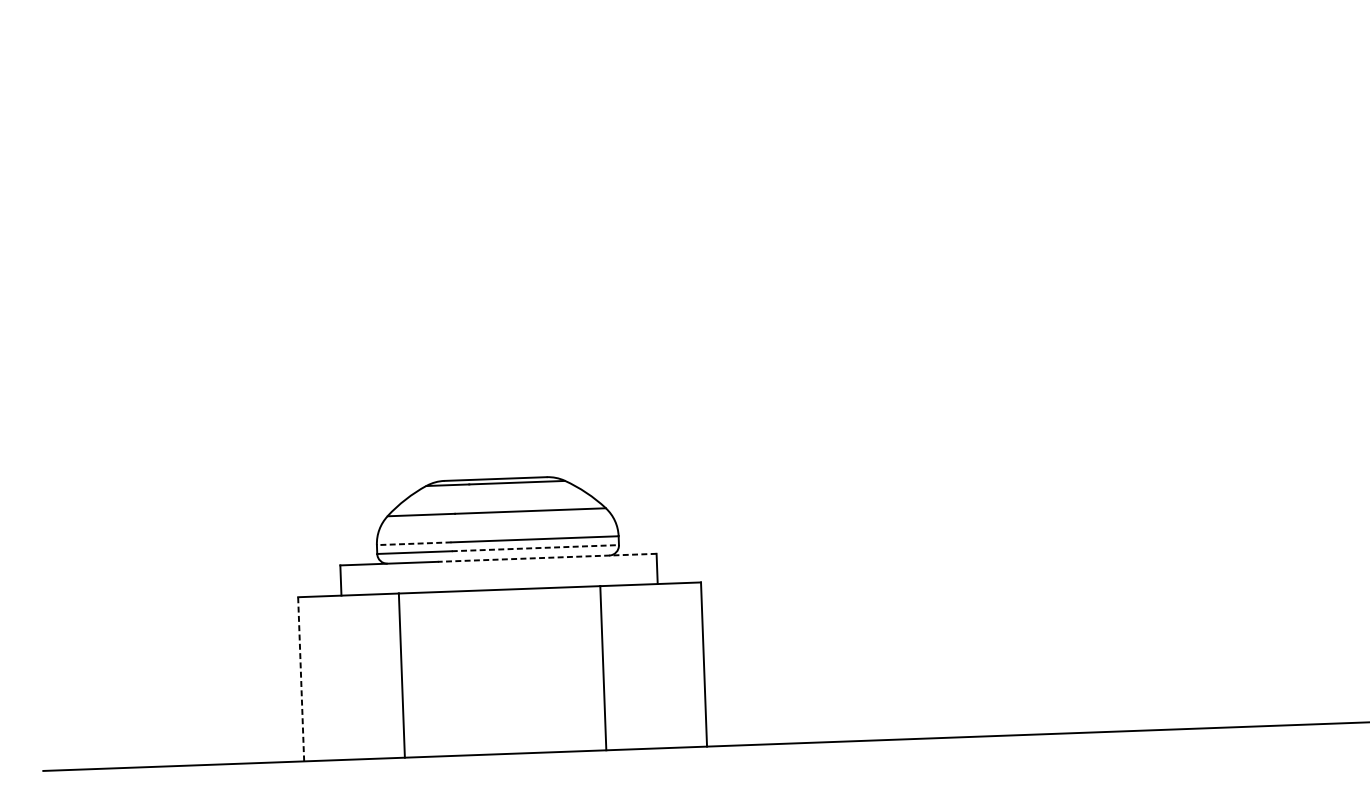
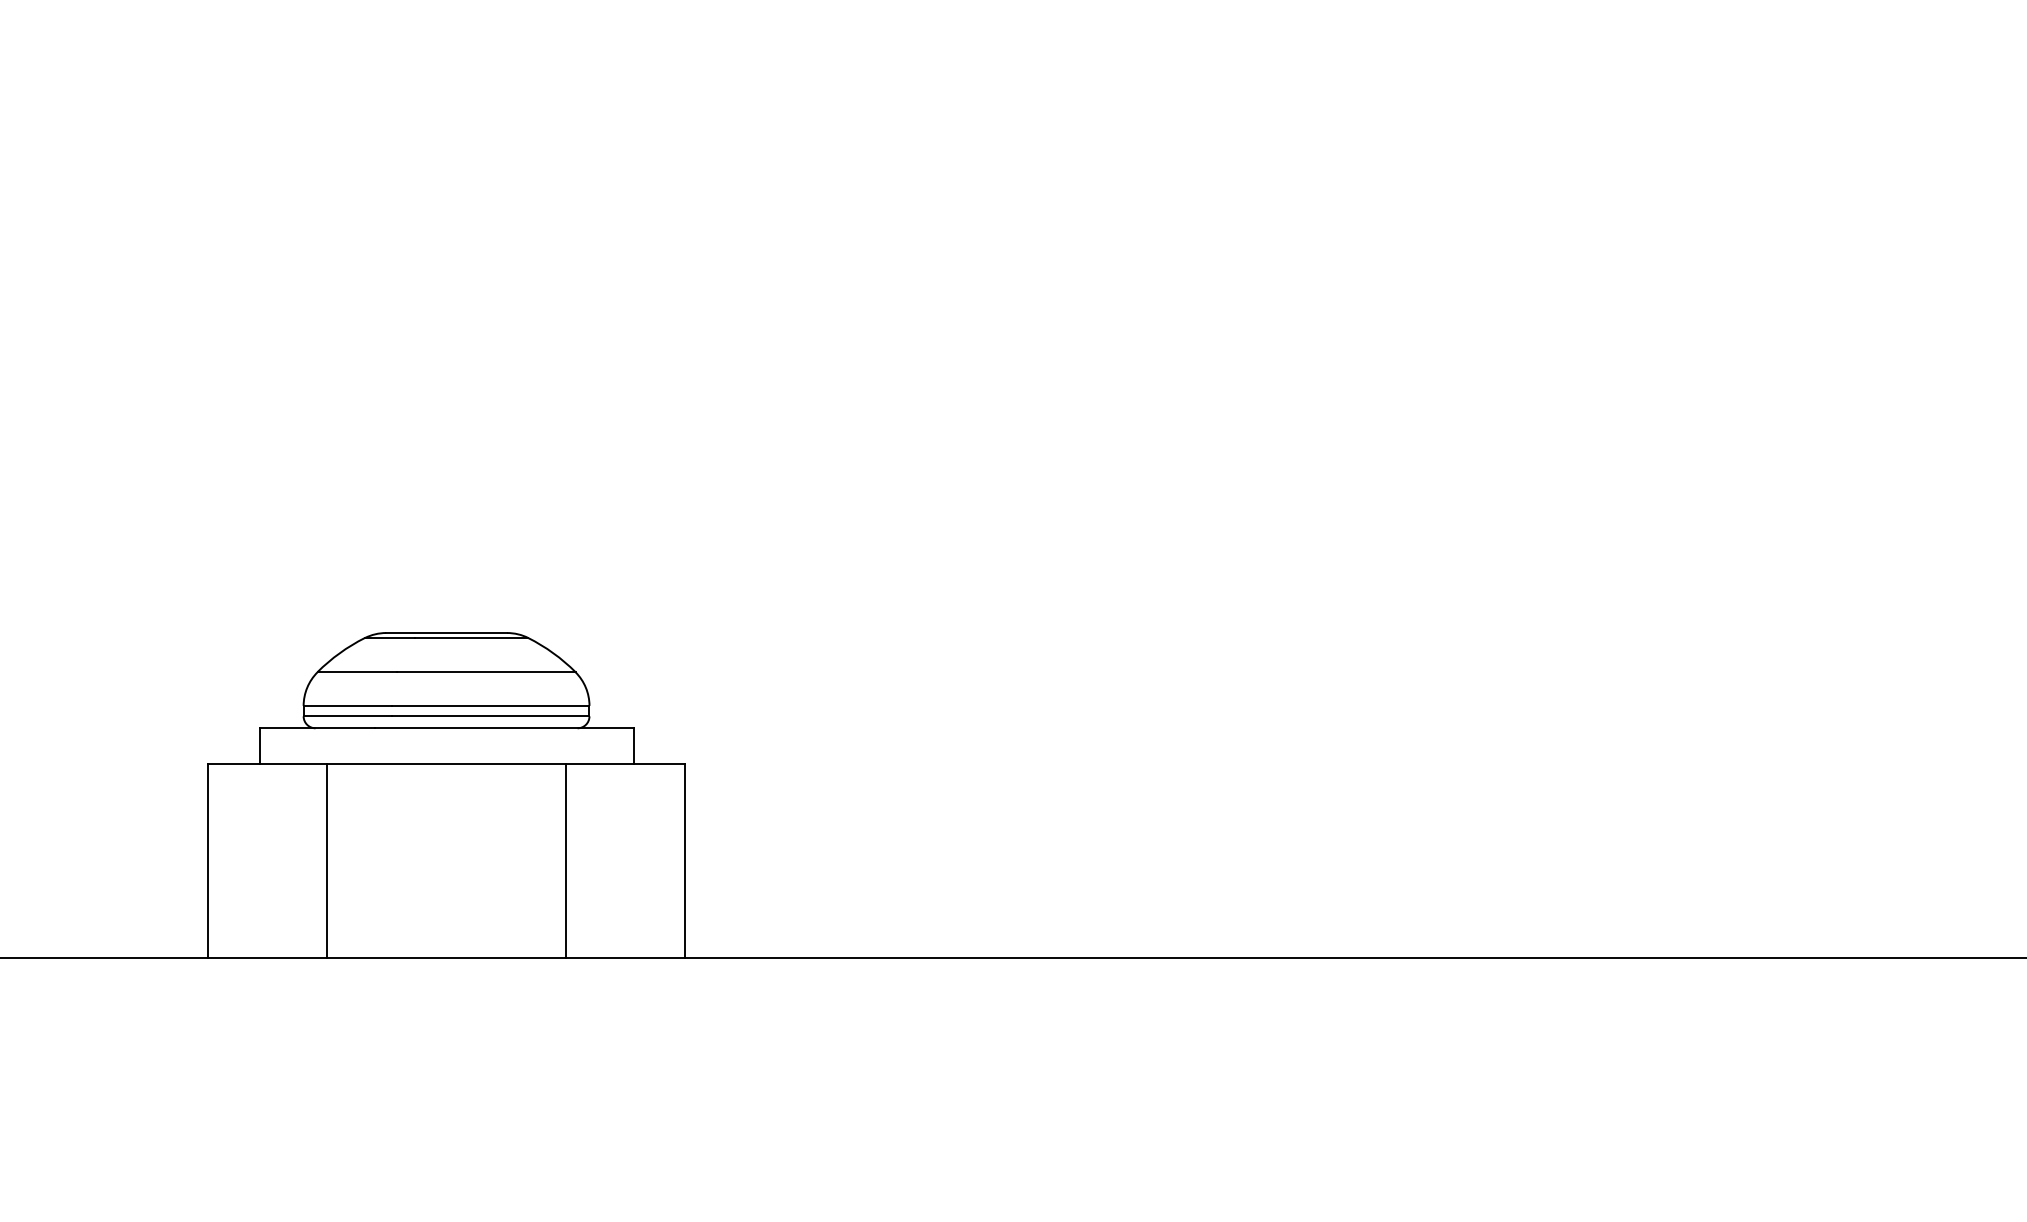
line: (413, 543) -> (347, 705), dashed -> solid
line: (535, 548) -> (490, 716), dashed -> solid
line: (546, 558) -> (503, 728), dashed -> solid
line: (301, 678) -> (208, 860), dashed -> solid

